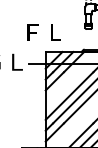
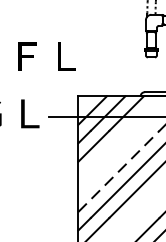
text: (43, 32) -> (45, 56), moved
line: (69, 96) -> (118, 172), solid -> dashed

